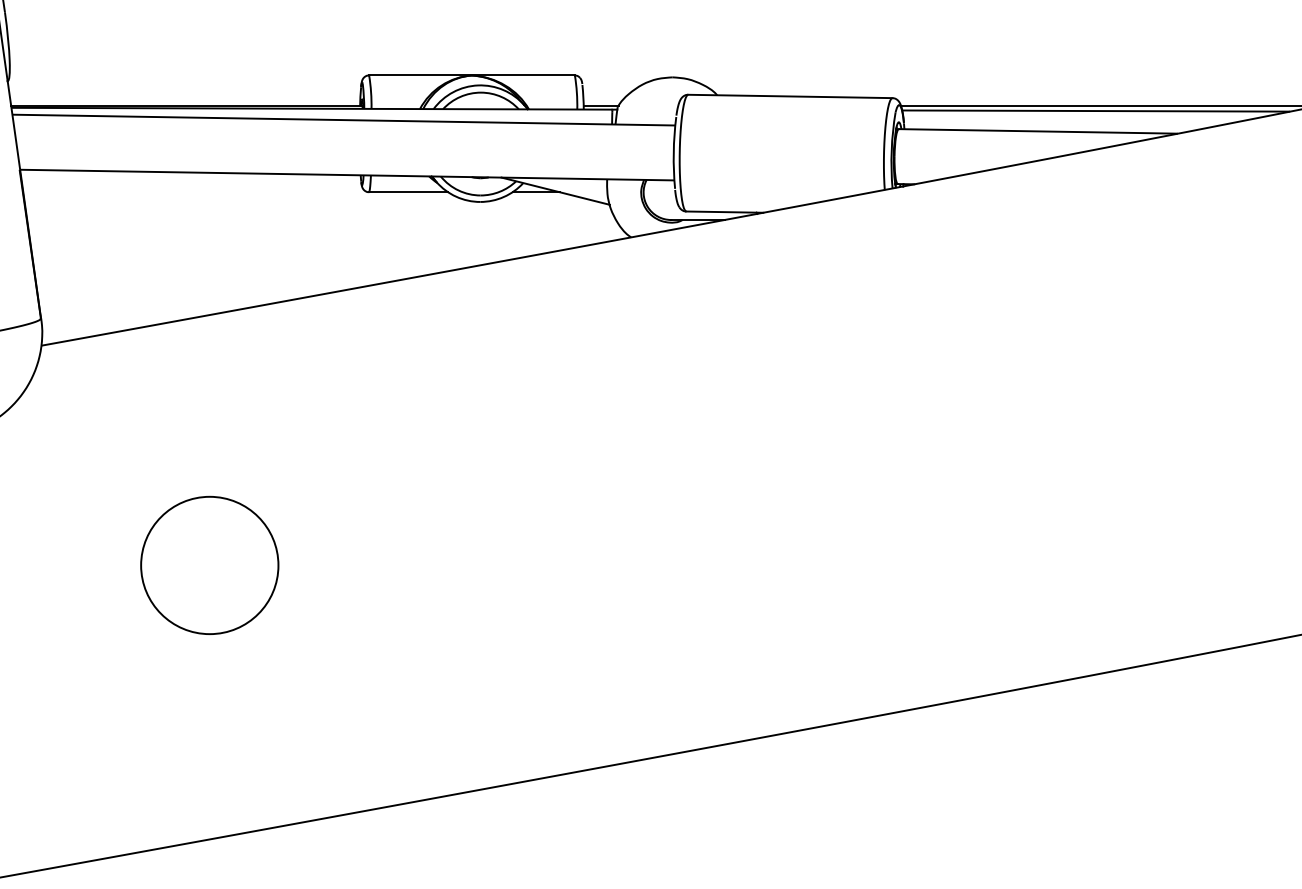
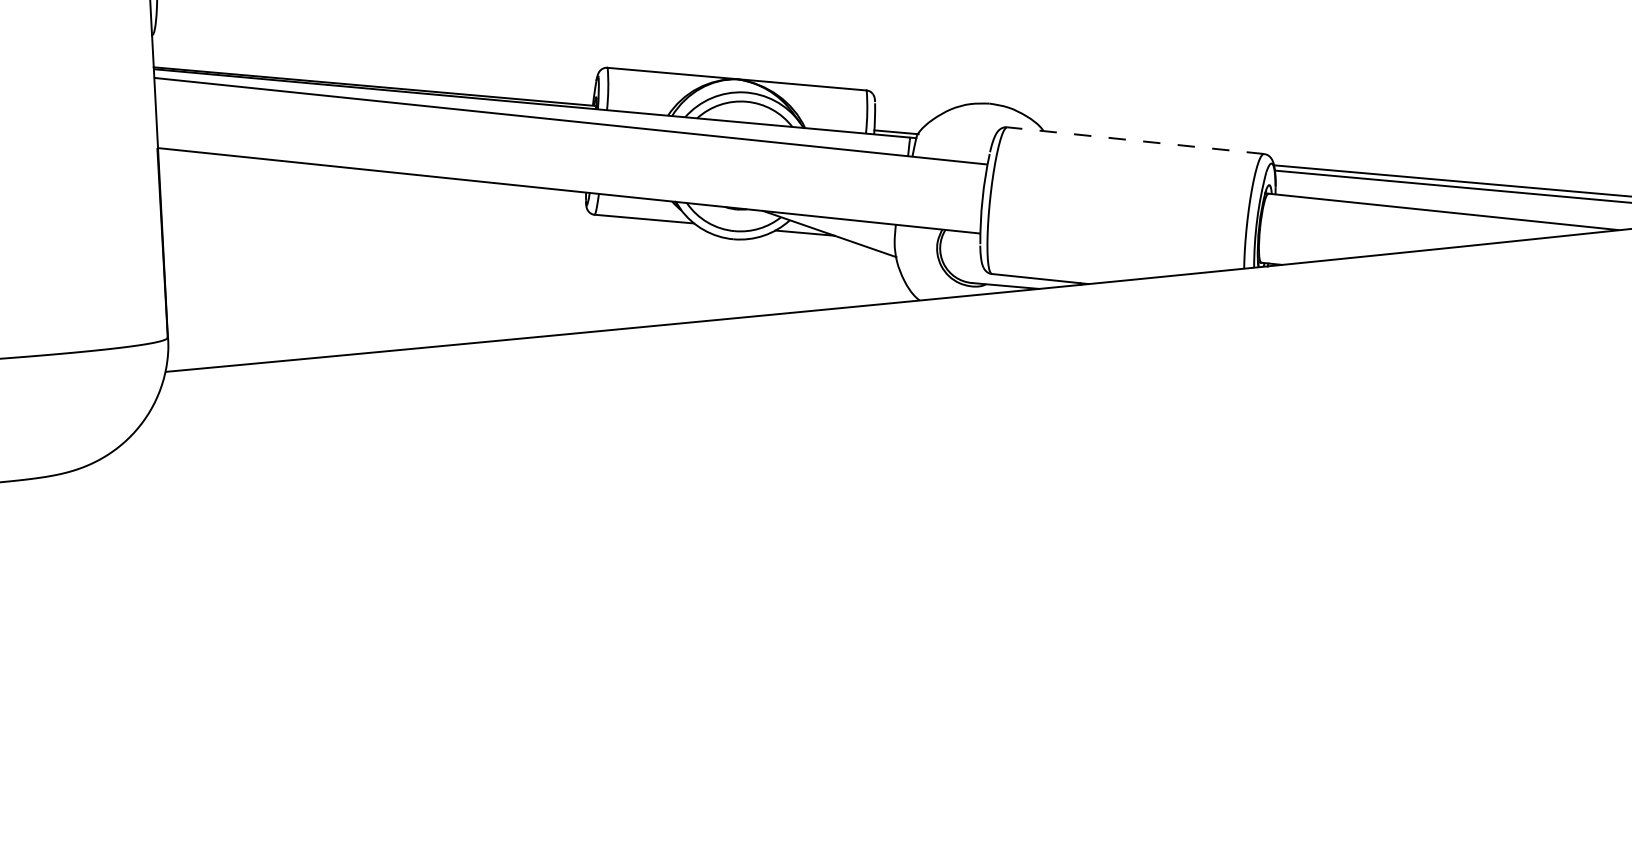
line: (789, 96) -> (1134, 140), solid -> dashed
circle: (209, 564) -> (352, 665), removed

